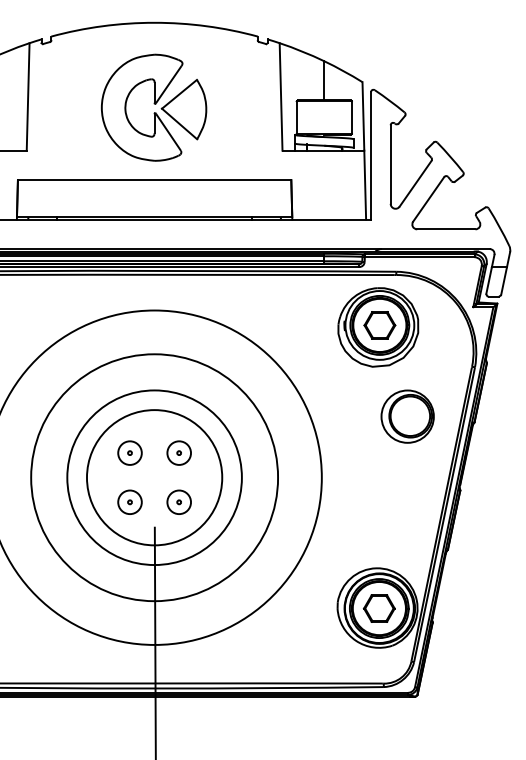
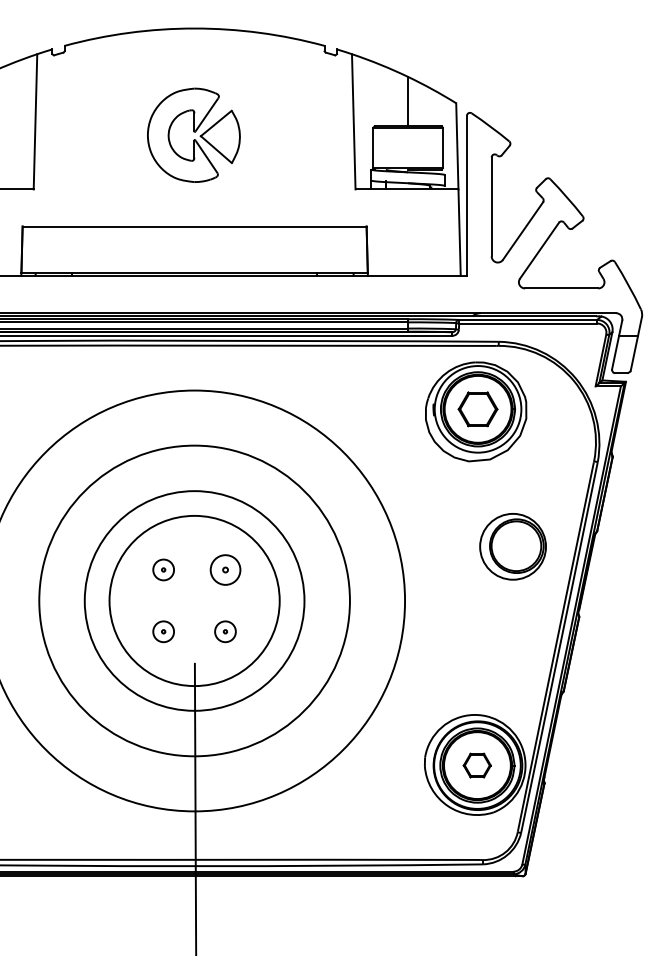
part: (153, 107) -> (193, 135), size x0.7
part: (407, 416) -> (512, 546), moved
part: (129, 452) -> (163, 569), size x0.7
part: (129, 501) -> (163, 630), size x0.7
part: (178, 501) -> (224, 630), size x0.7
part: (378, 608) -> (476, 765), size x0.7

